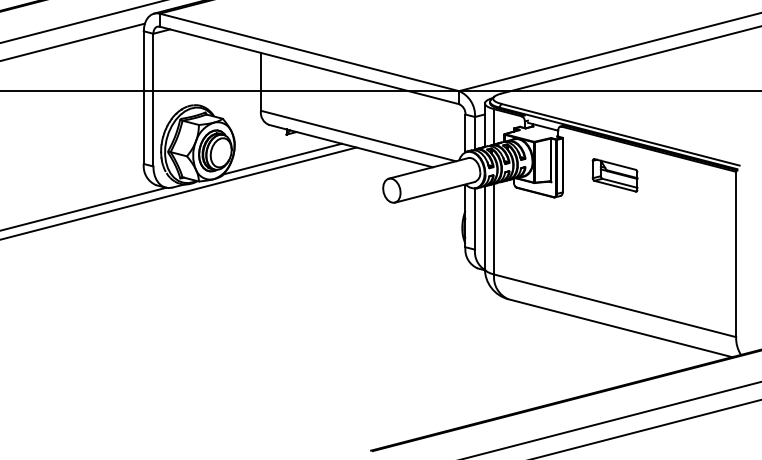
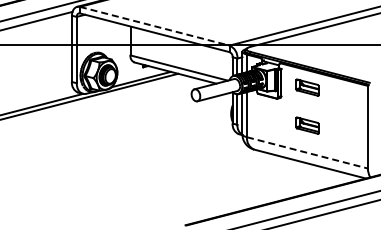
line: (310, 52) -> (155, 26), solid -> dashed
part: (615, 251) -> (307, 125), added
line: (615, 307) -> (307, 153), solid -> dashed

